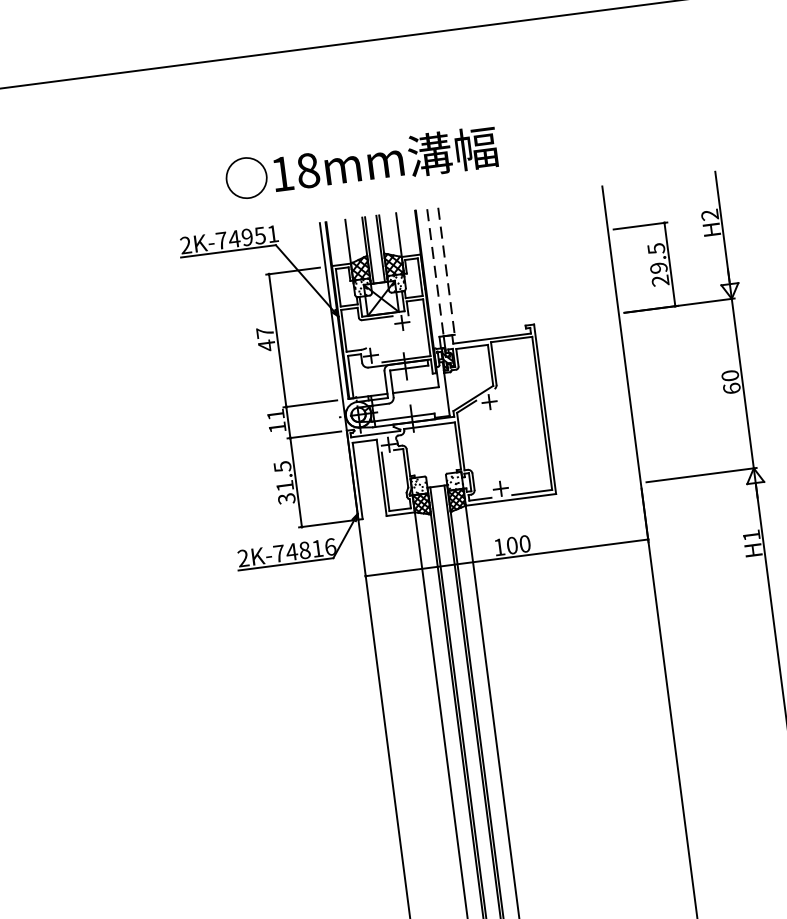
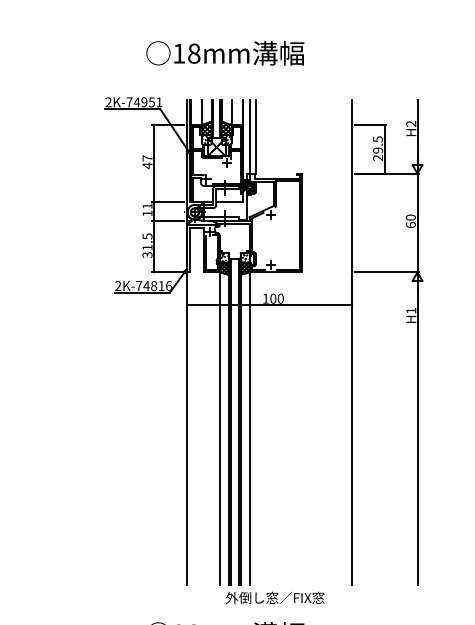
text: (361, 163) -> (225, 53), moved
line: (447, 272) -> (256, 137), dashed -> solid
line: (435, 274) -> (249, 137), dashed -> solid

